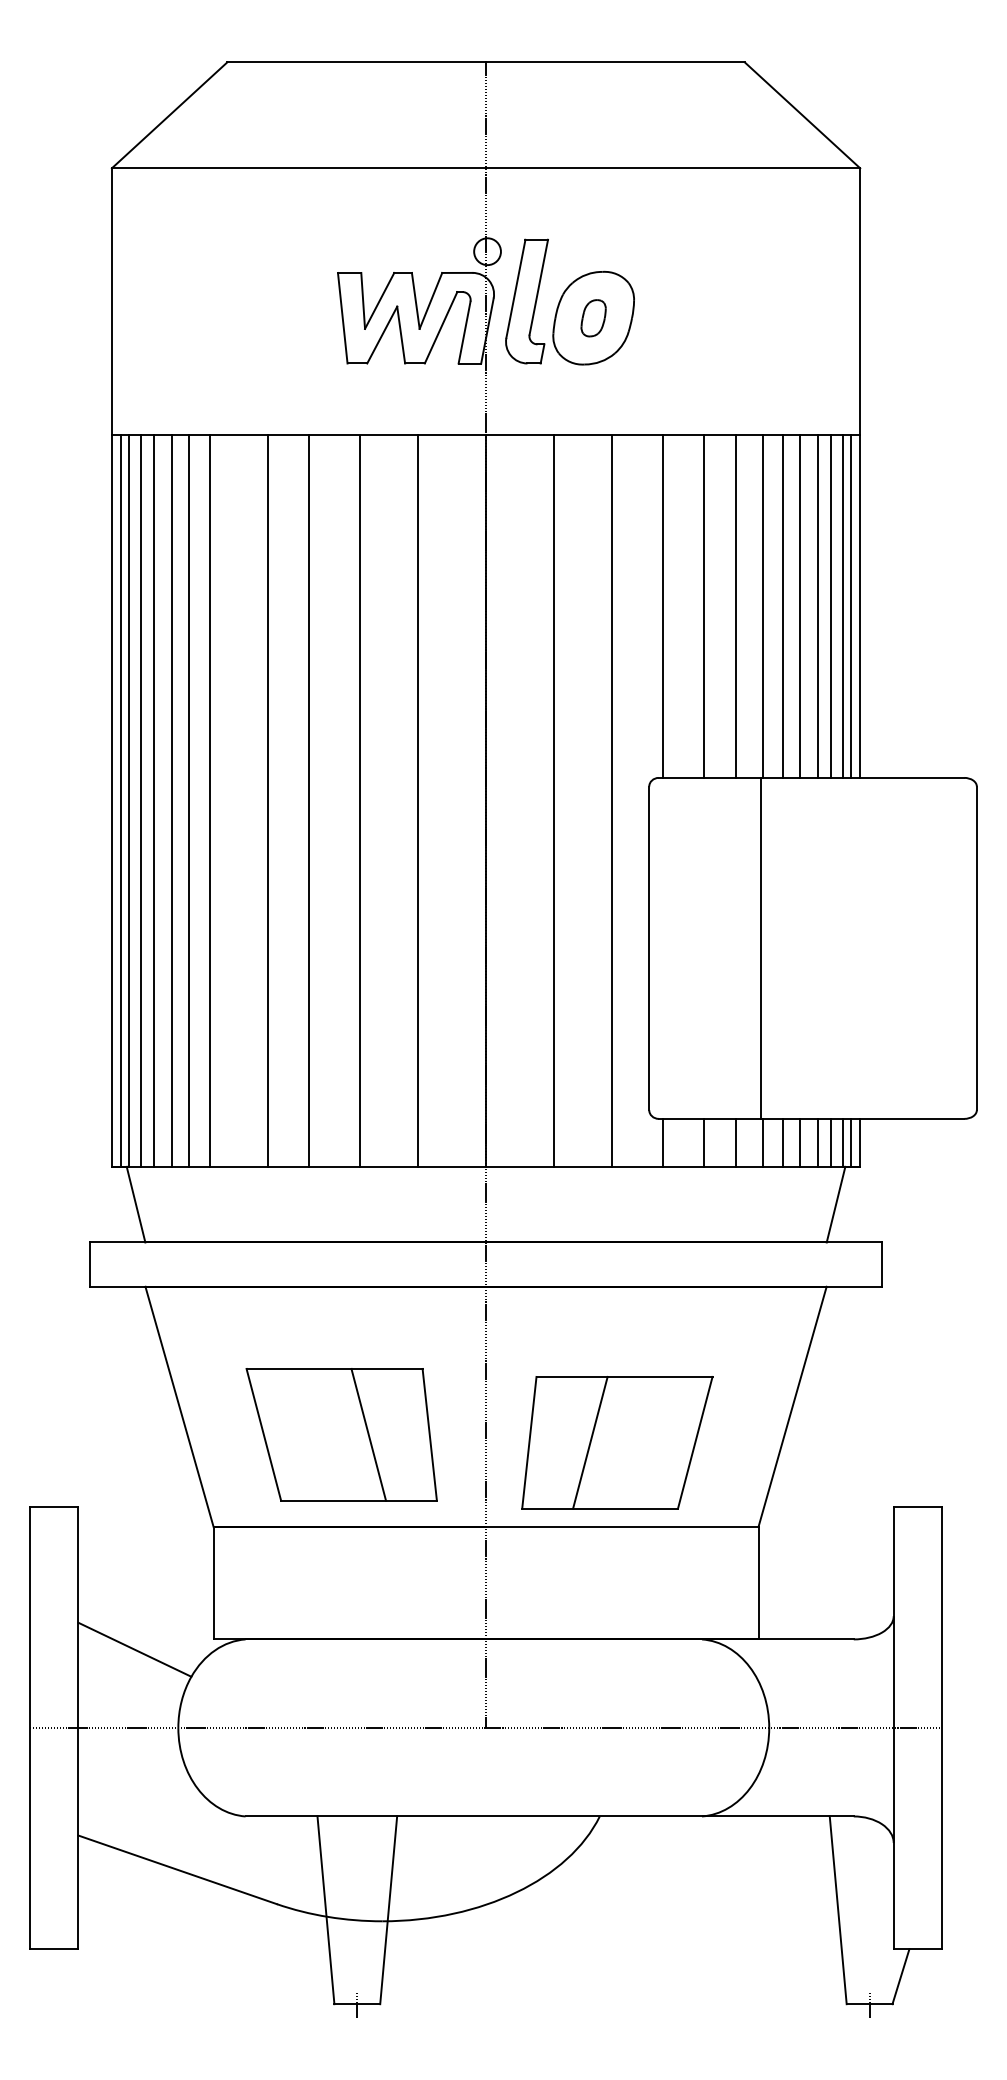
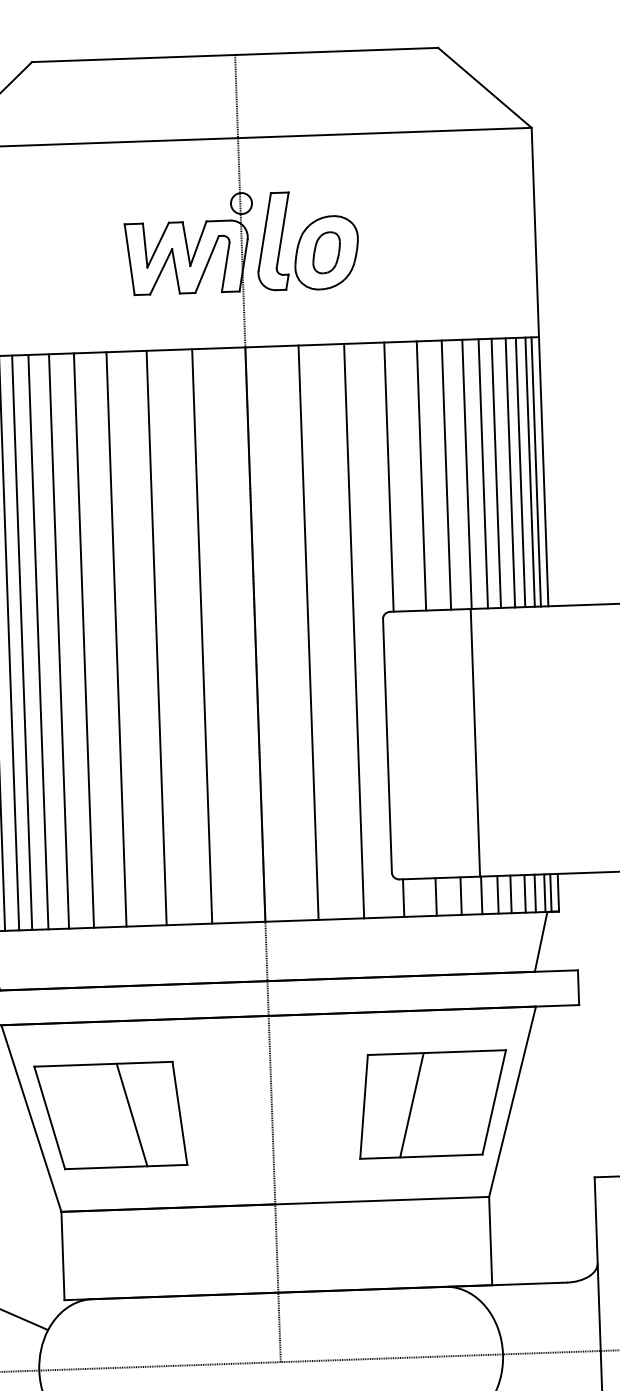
part: (593, 318) -> (326, 253), size x1.43
line: (235, 800) -> (58, 641), added
part: (341, 1434) -> (110, 1115), moved
part: (617, 1442) -> (433, 1104), moved

